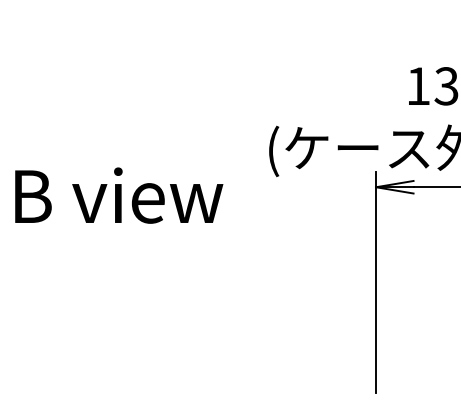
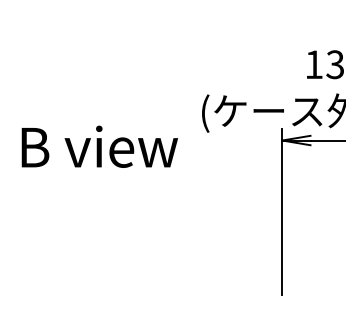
text: (119, 195) -> (100, 146), moved

